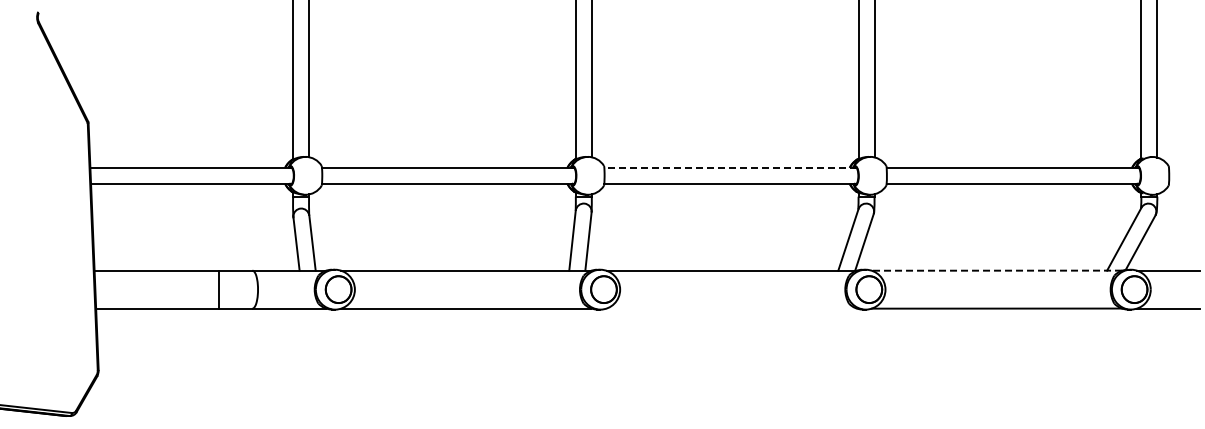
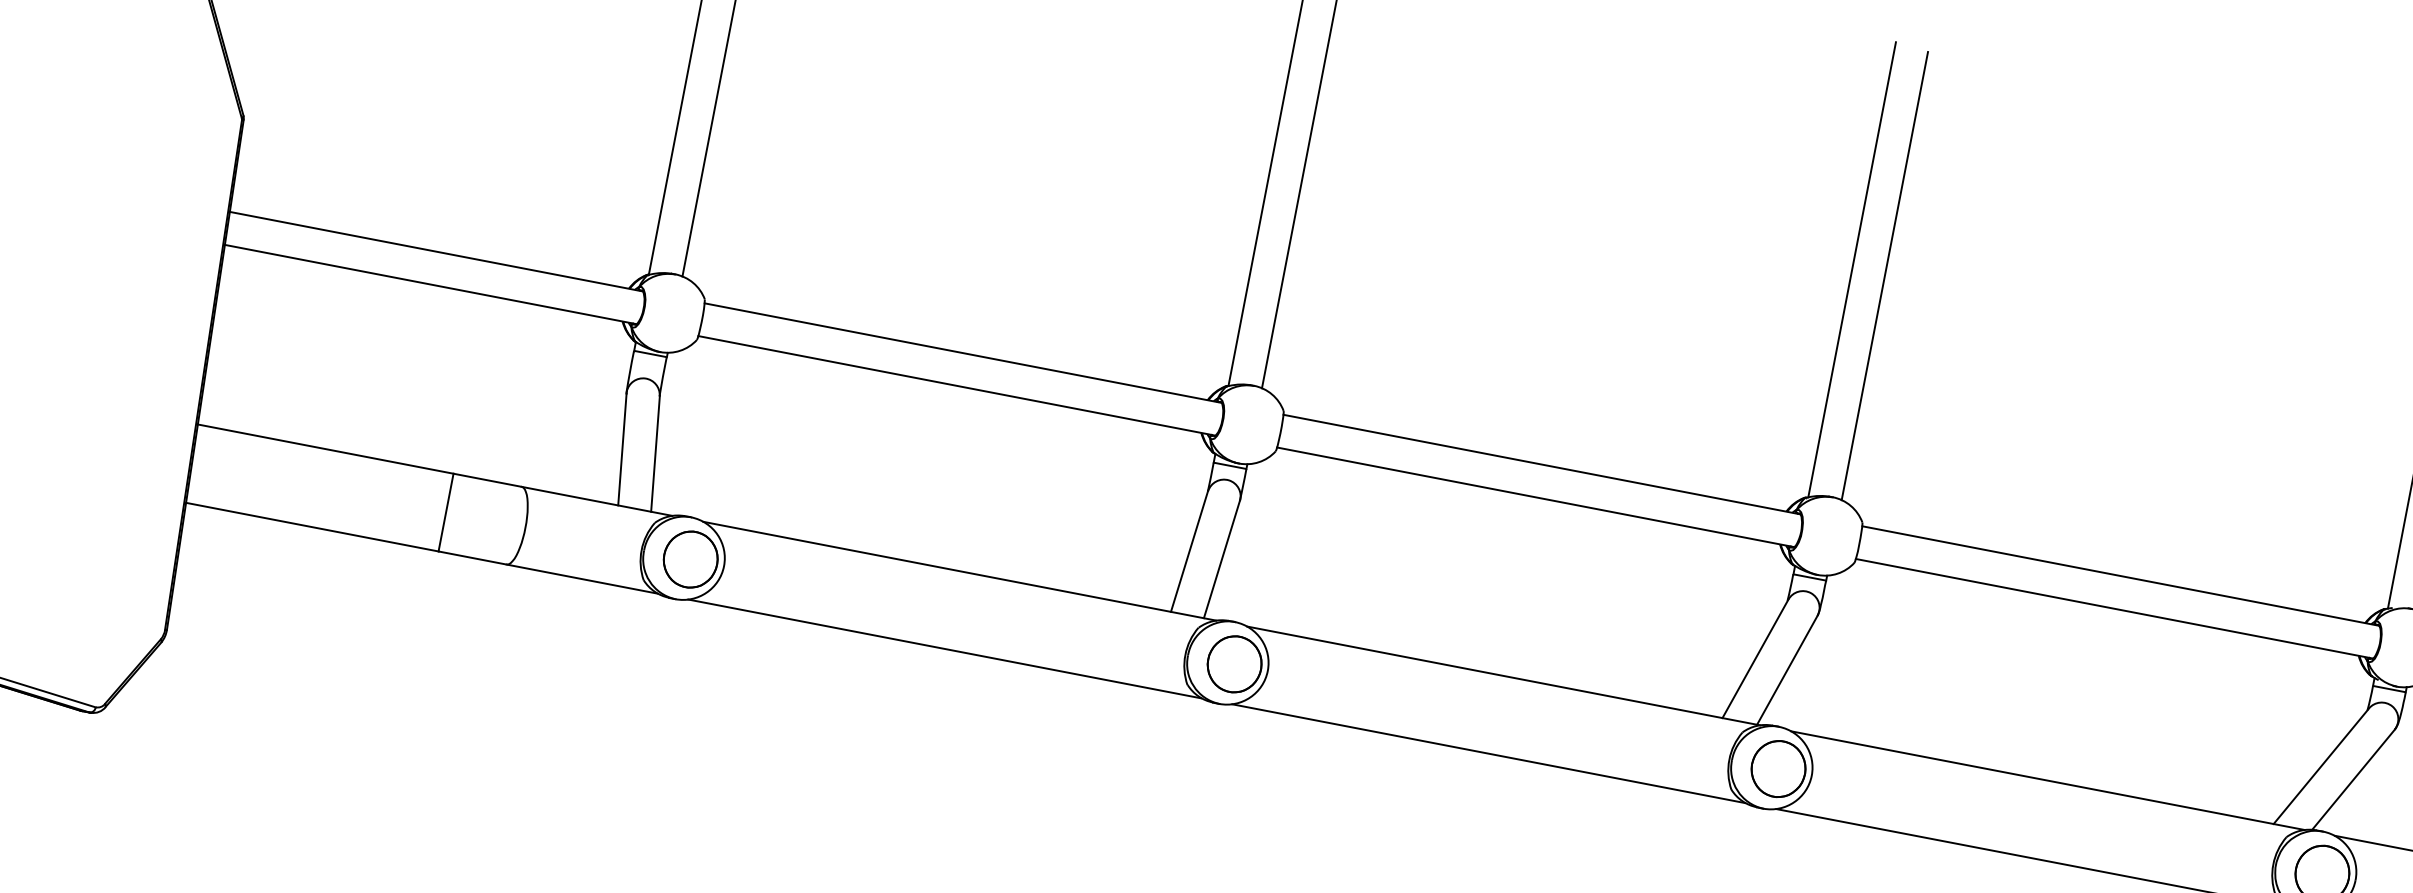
line: (729, 167) -> (1540, 463), dashed -> solid
line: (996, 270) -> (2046, 780), dashed -> solid
line: (731, 308) -> (1488, 753), added

